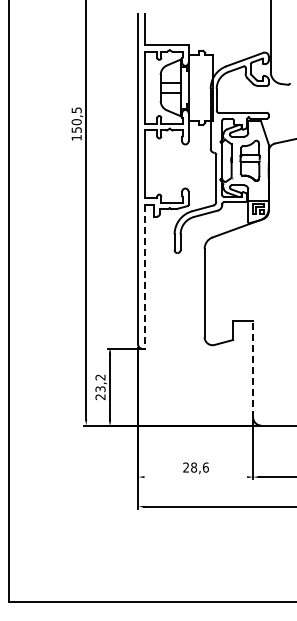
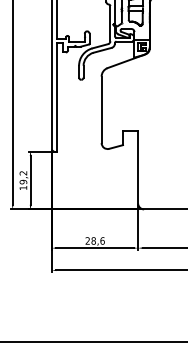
line: (144, 276) -> (56, 97), dashed -> solid
line: (253, 368) -> (138, 166), dashed -> solid
text: (100, 392) -> (23, 184), 23,2 -> 19,2
line: (195, 477) -> (94, 248), added

